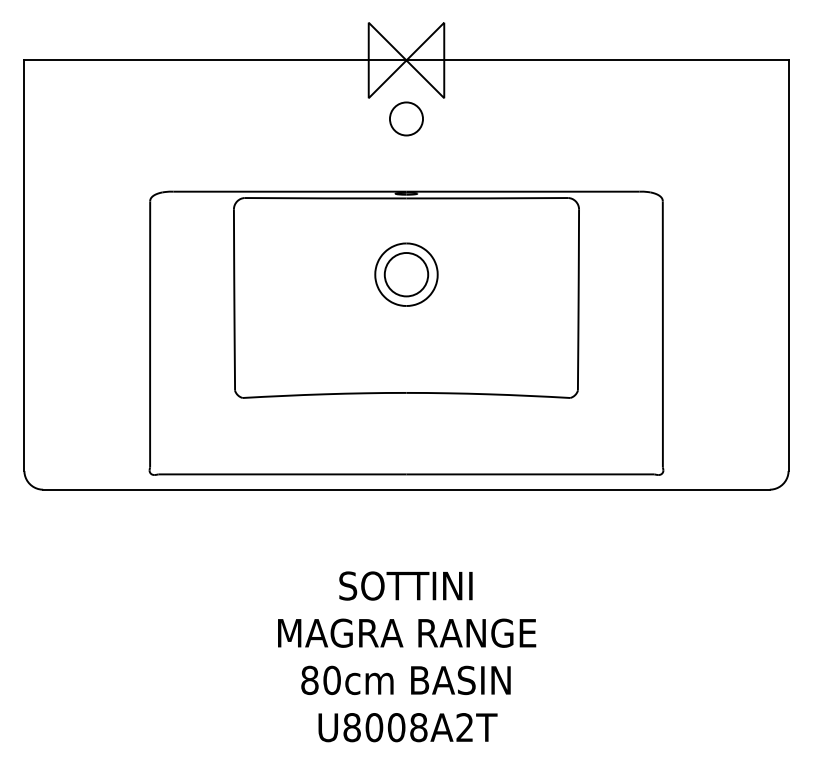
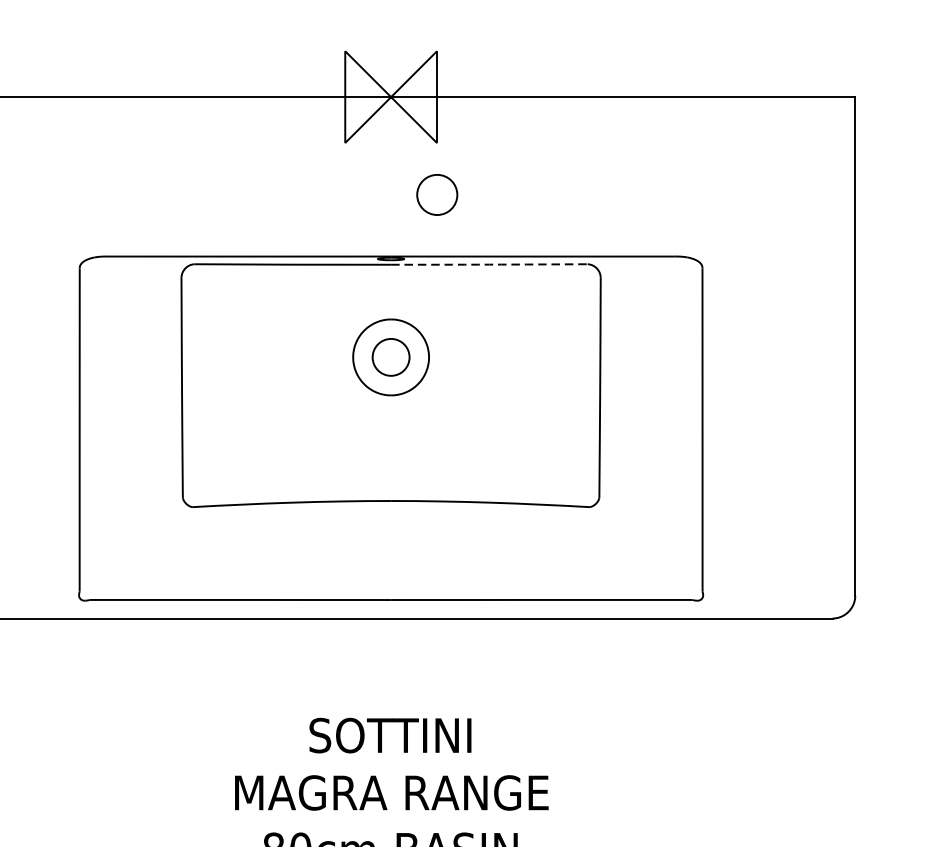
circle: (406, 118) -> (437, 194), moved
arc: (487, 198) -> (489, 264), solid -> dashed
circle: (406, 274) -> (391, 357), size x0.7

